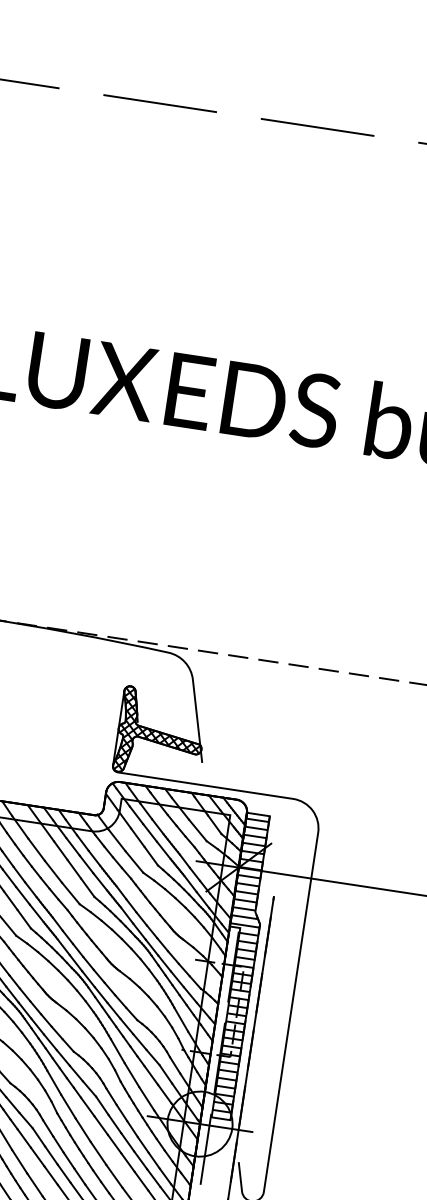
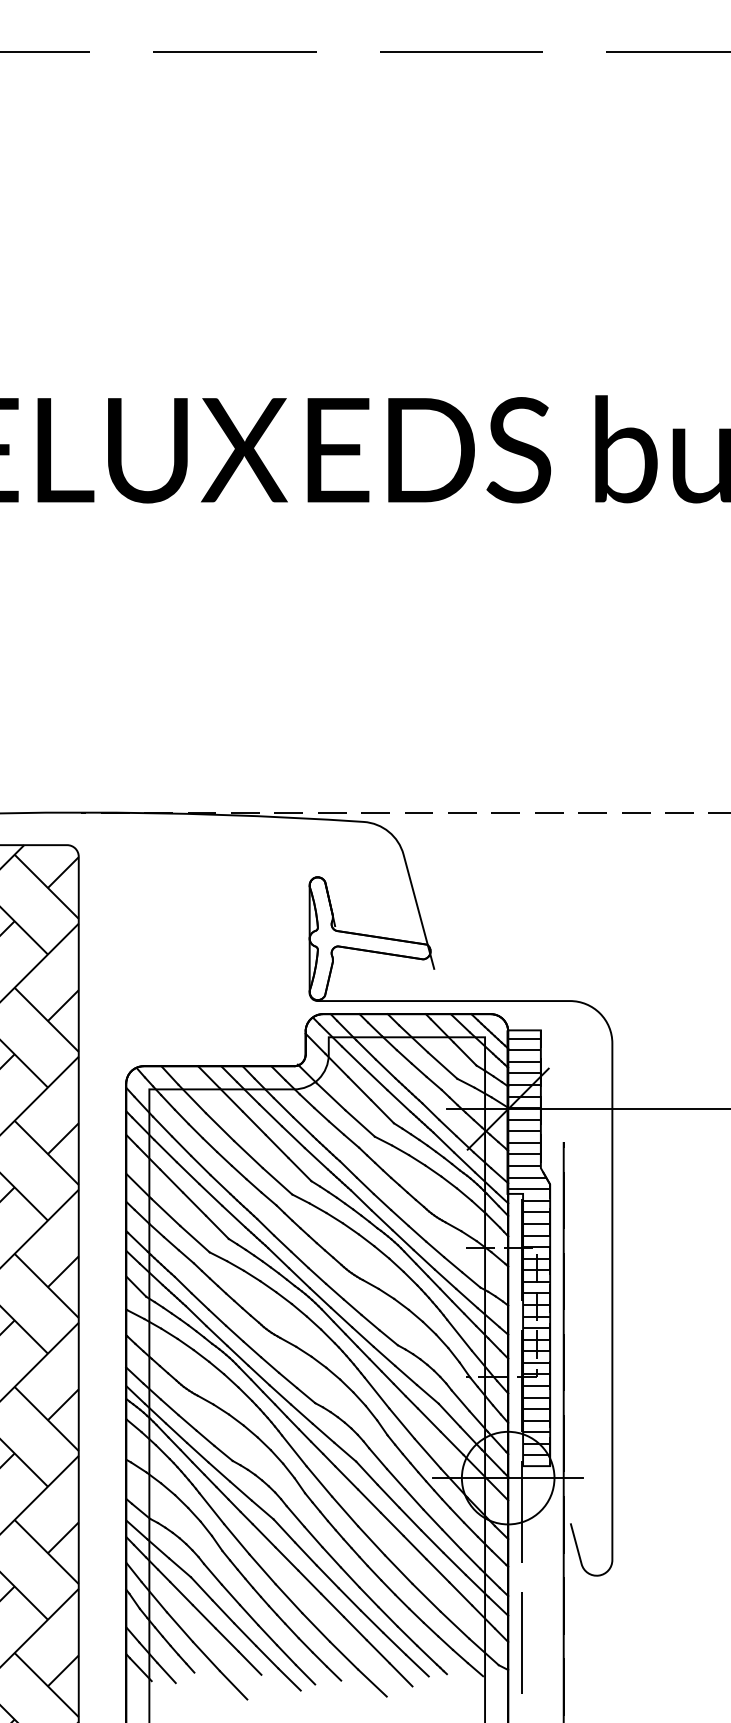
hatch: (160, 734) -> (369, 938), removed

